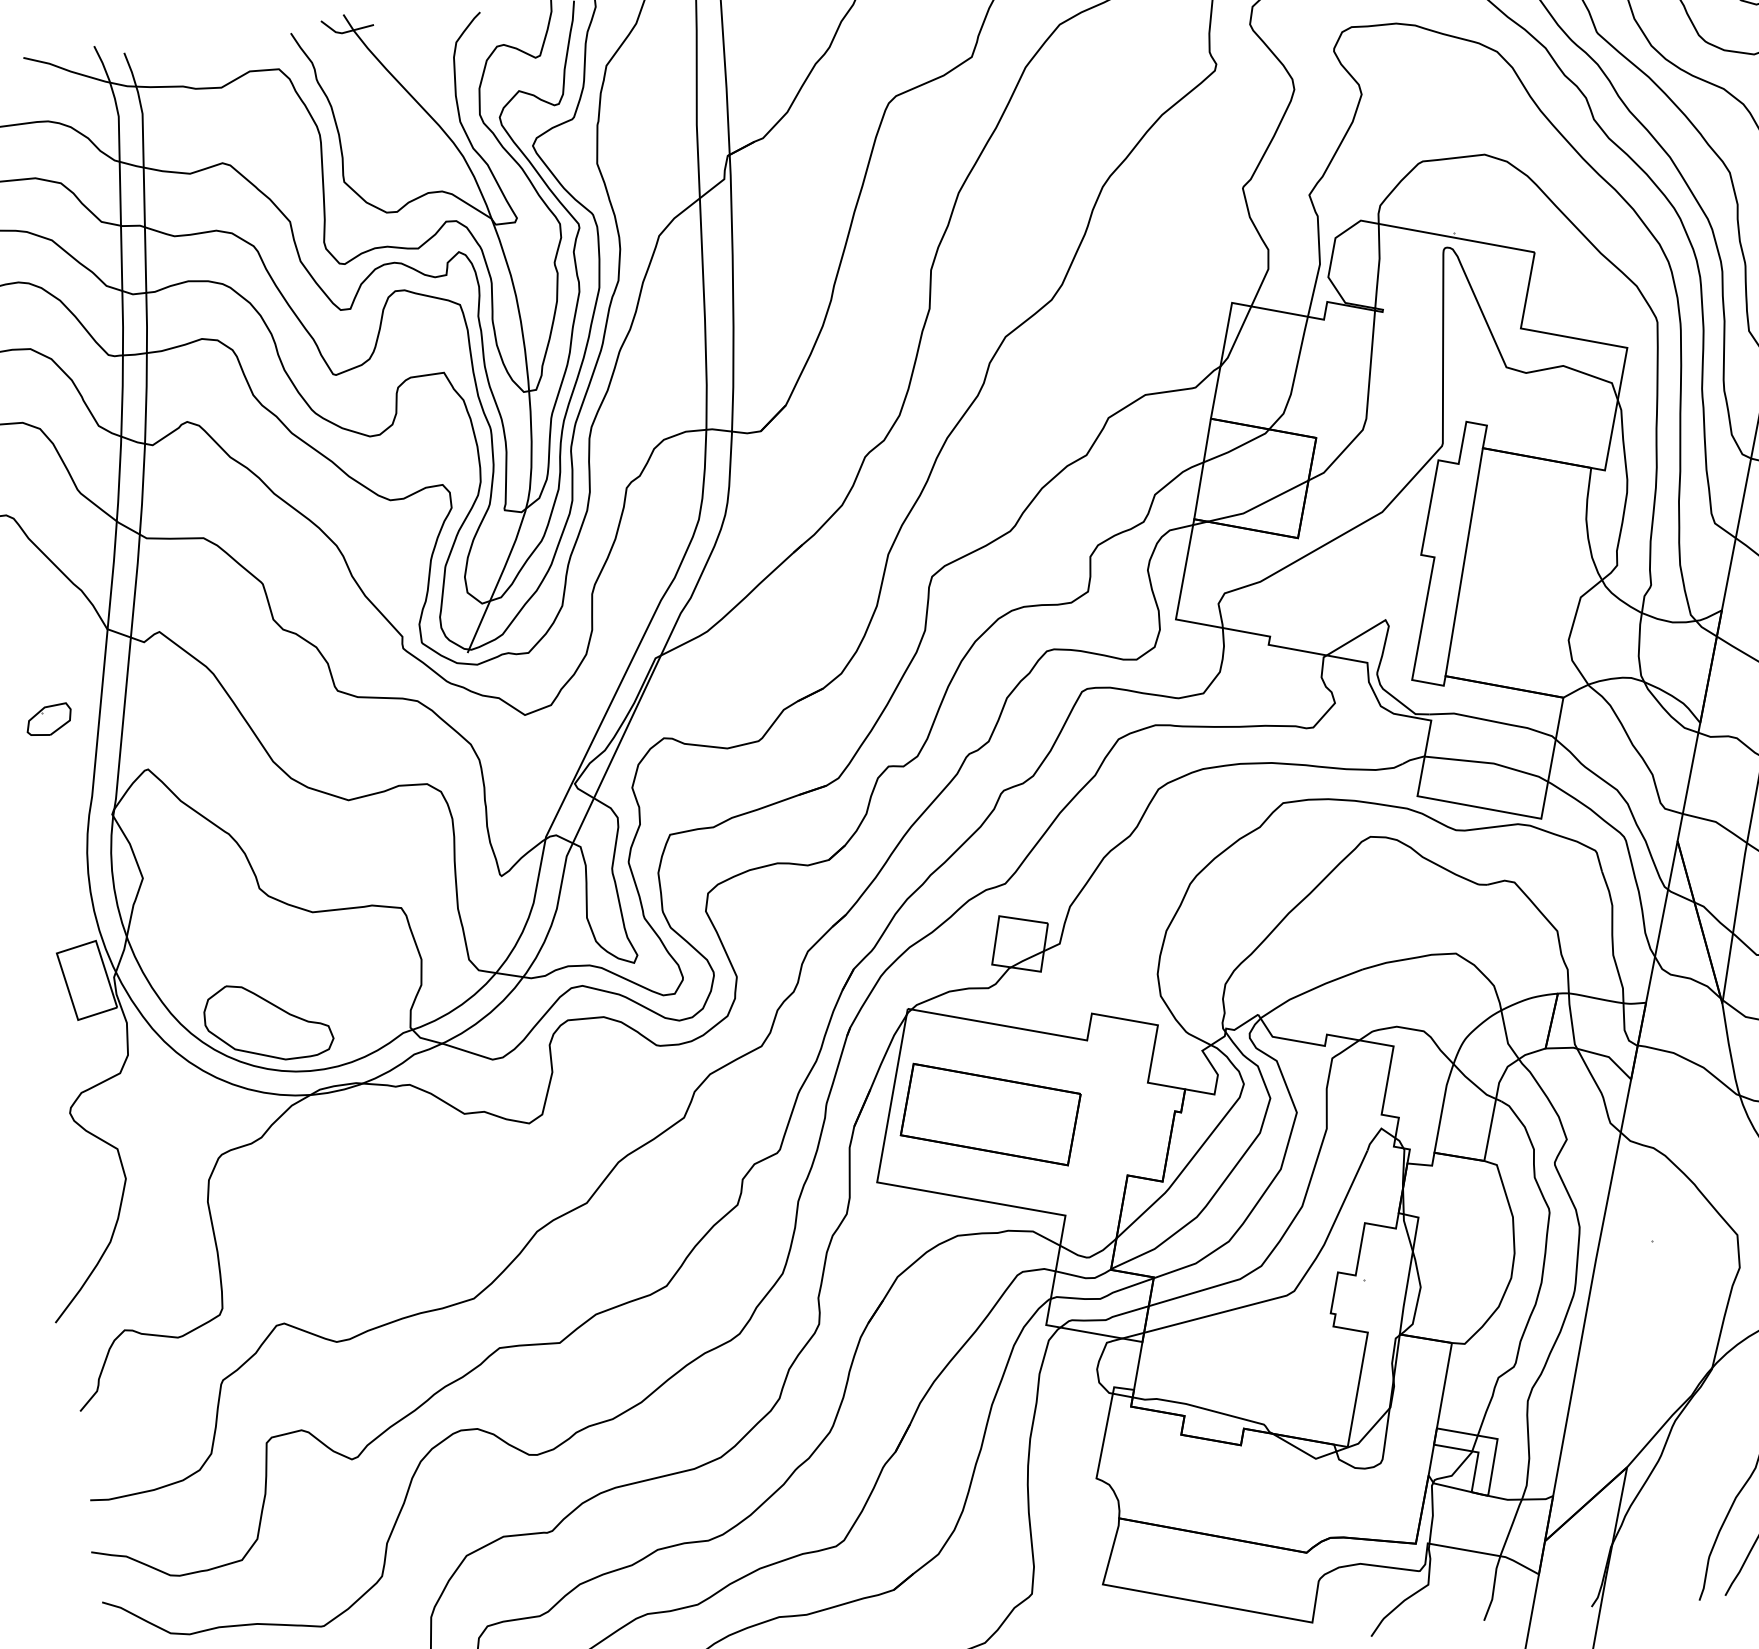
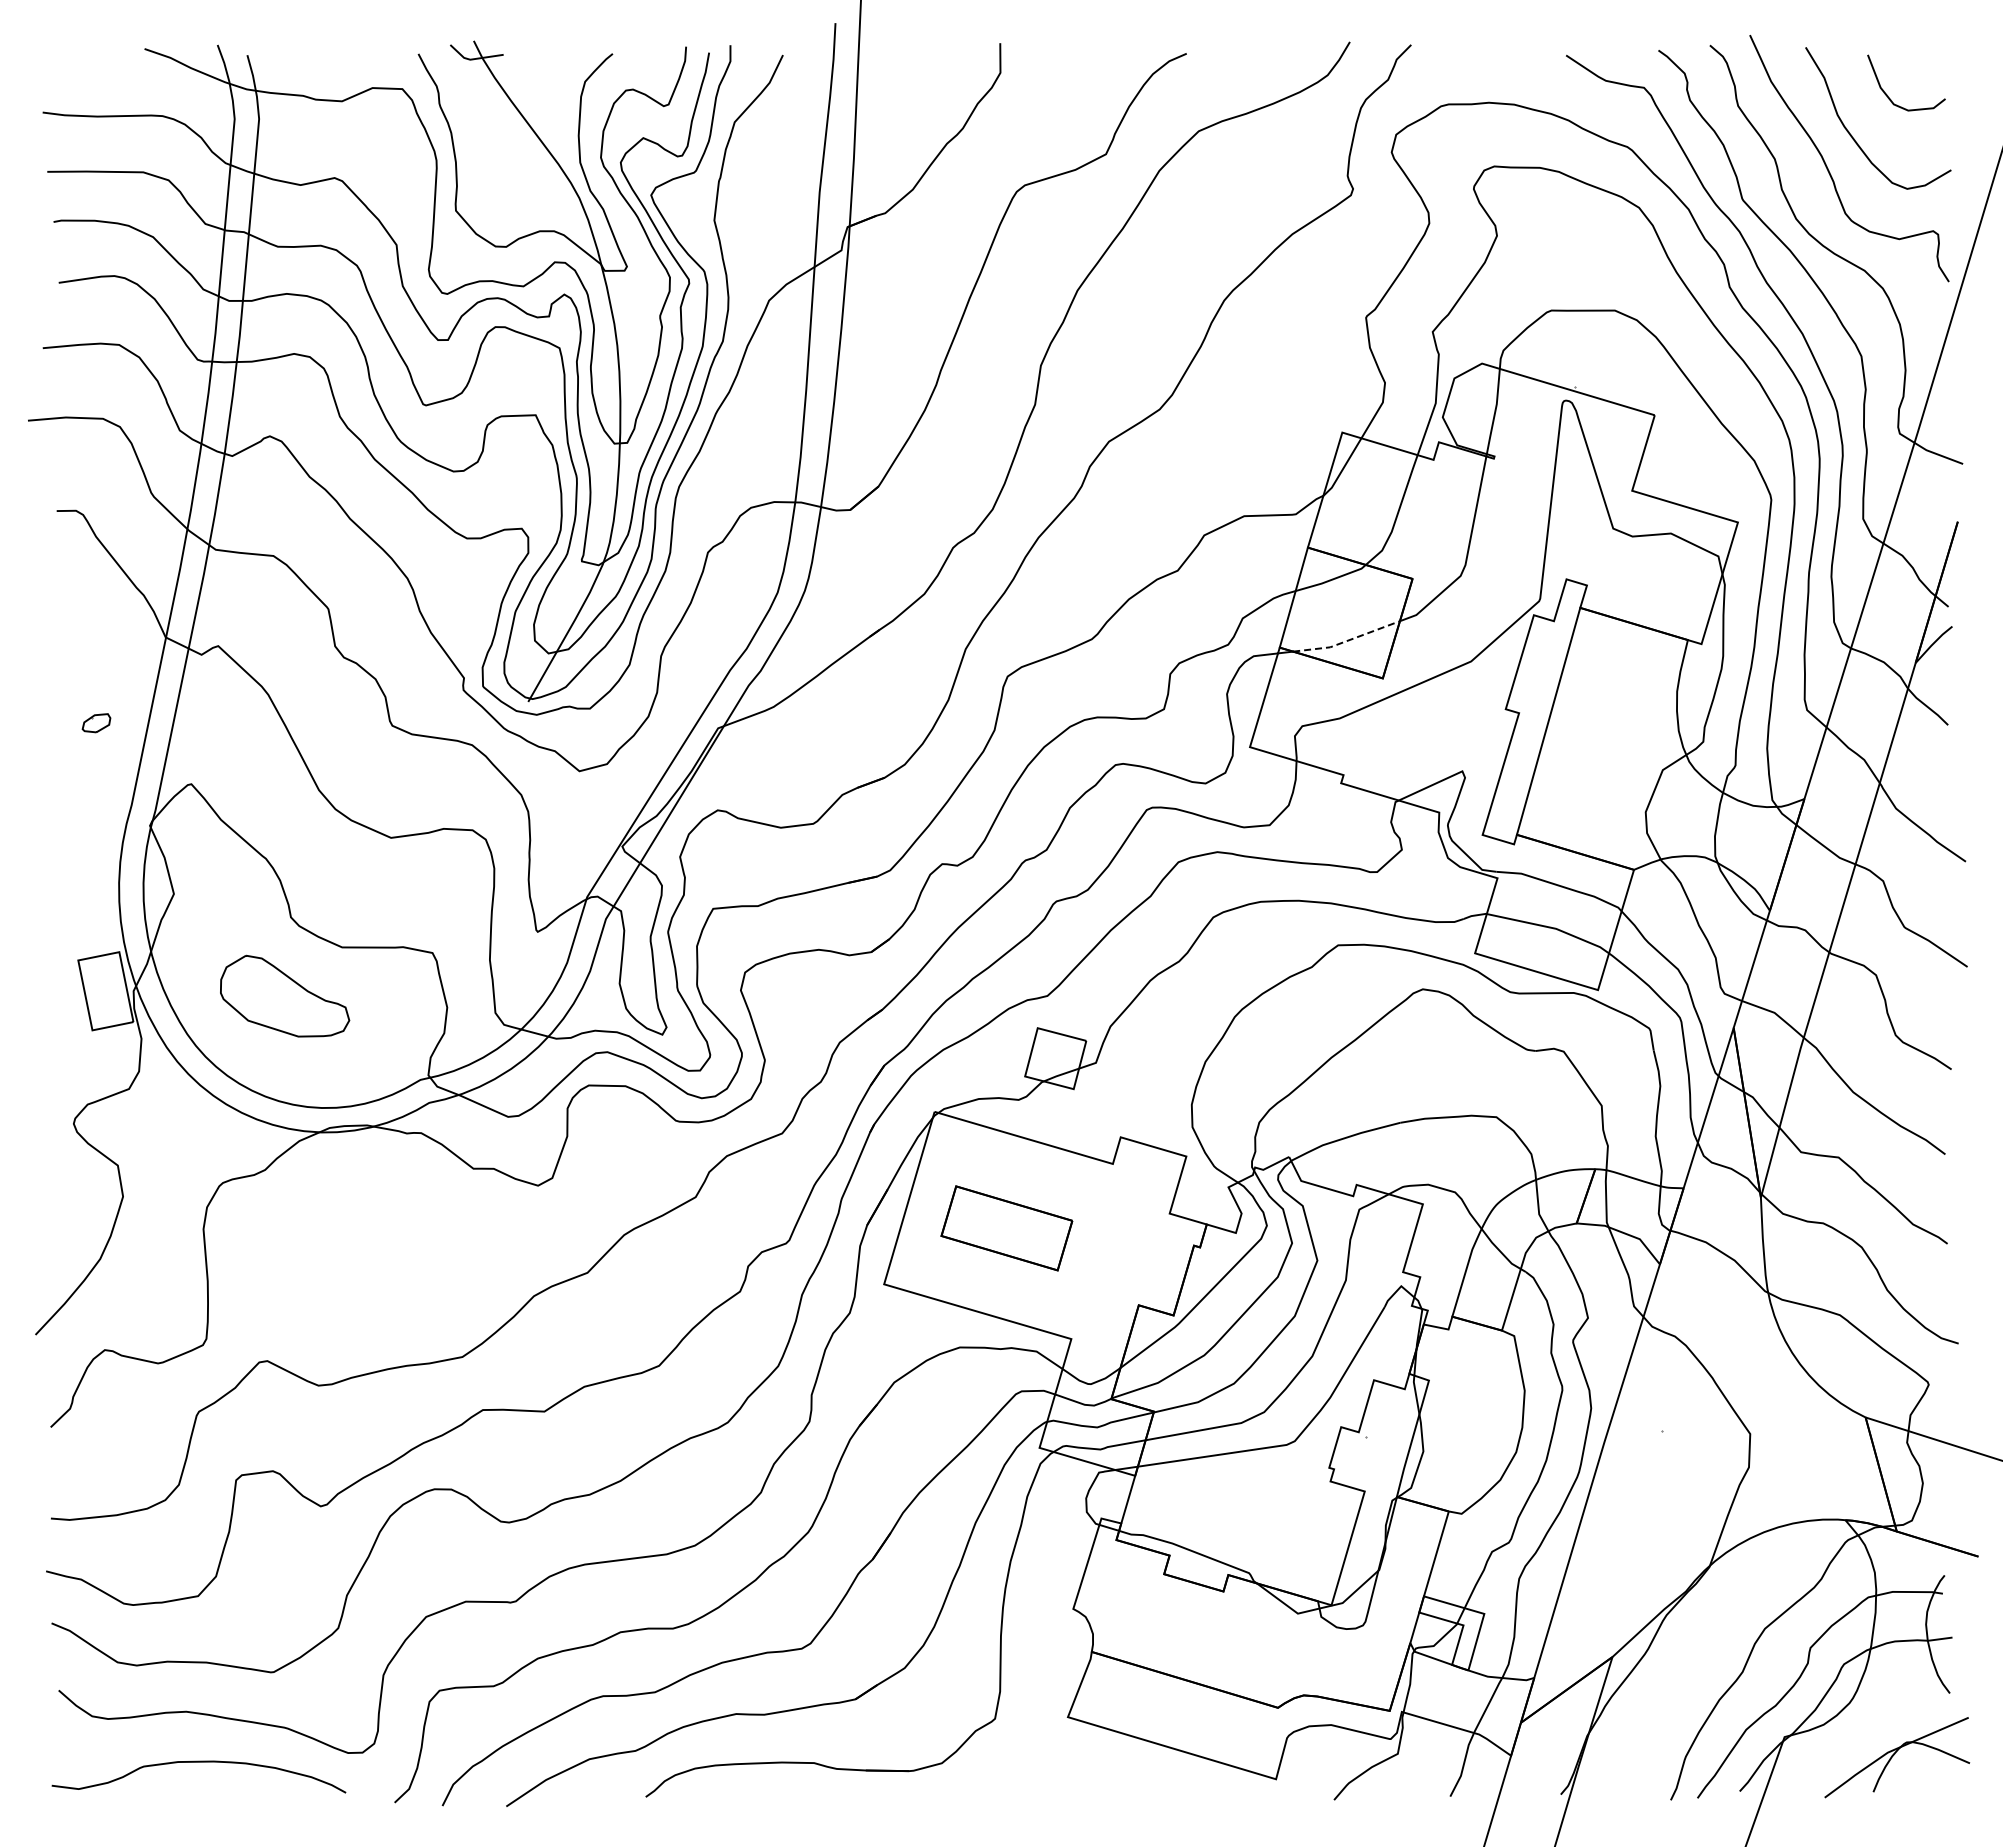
line: (1258, 506) -> (1346, 641), solid -> dashed
part: (49, 720) -> (96, 723), size x0.6
part: (268, 1020) -> (285, 995), moved
part: (990, 1114) -> (1006, 1228), size x0.7

